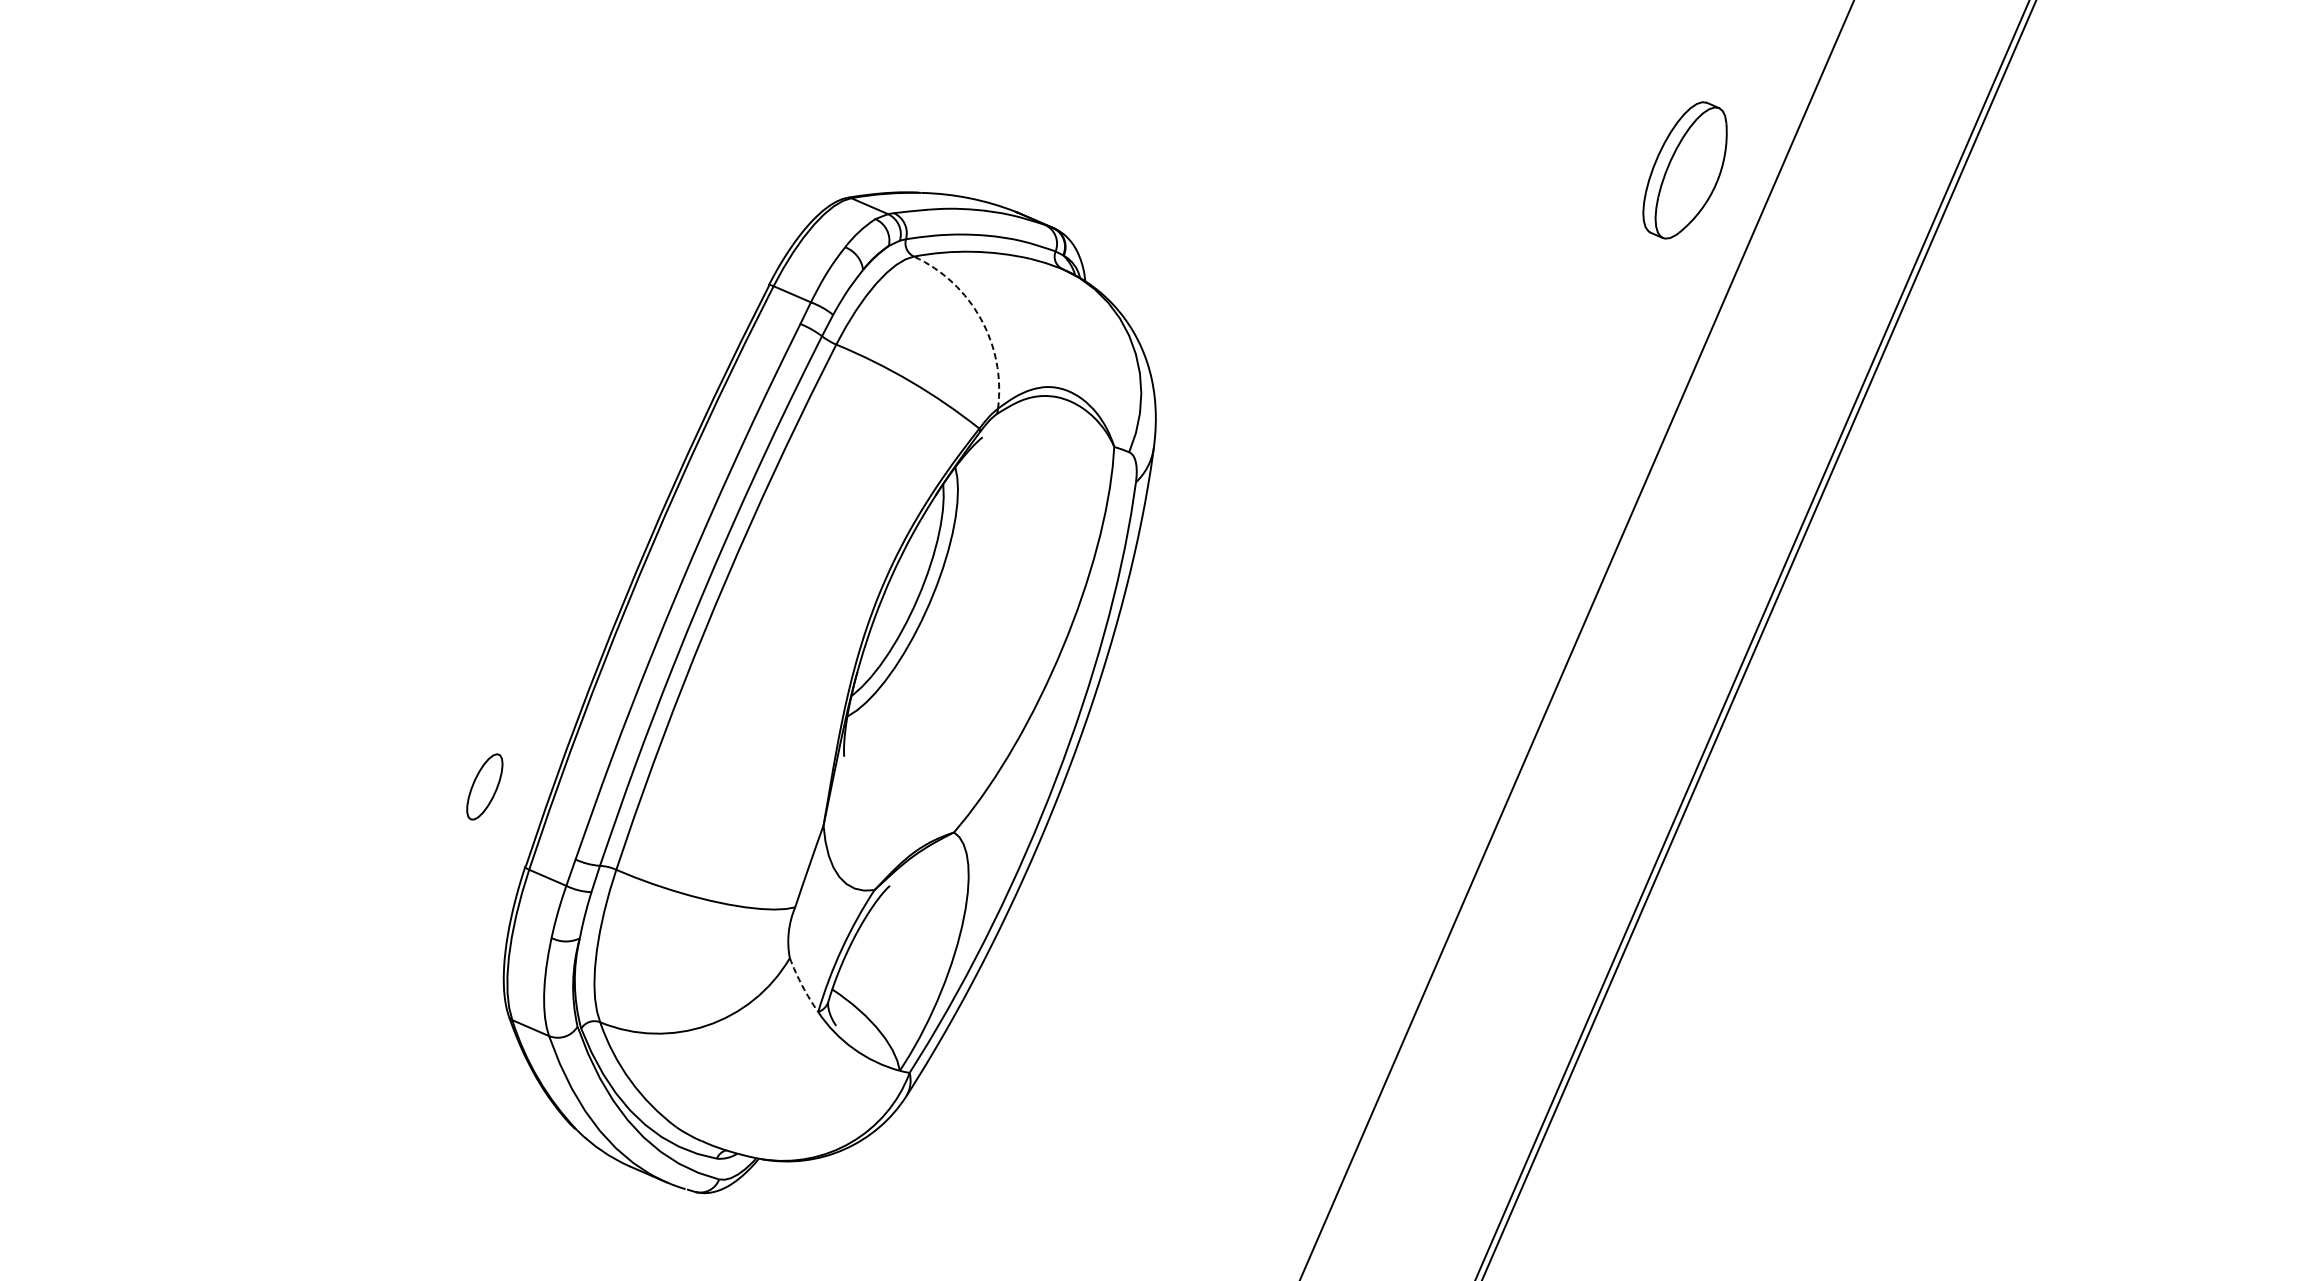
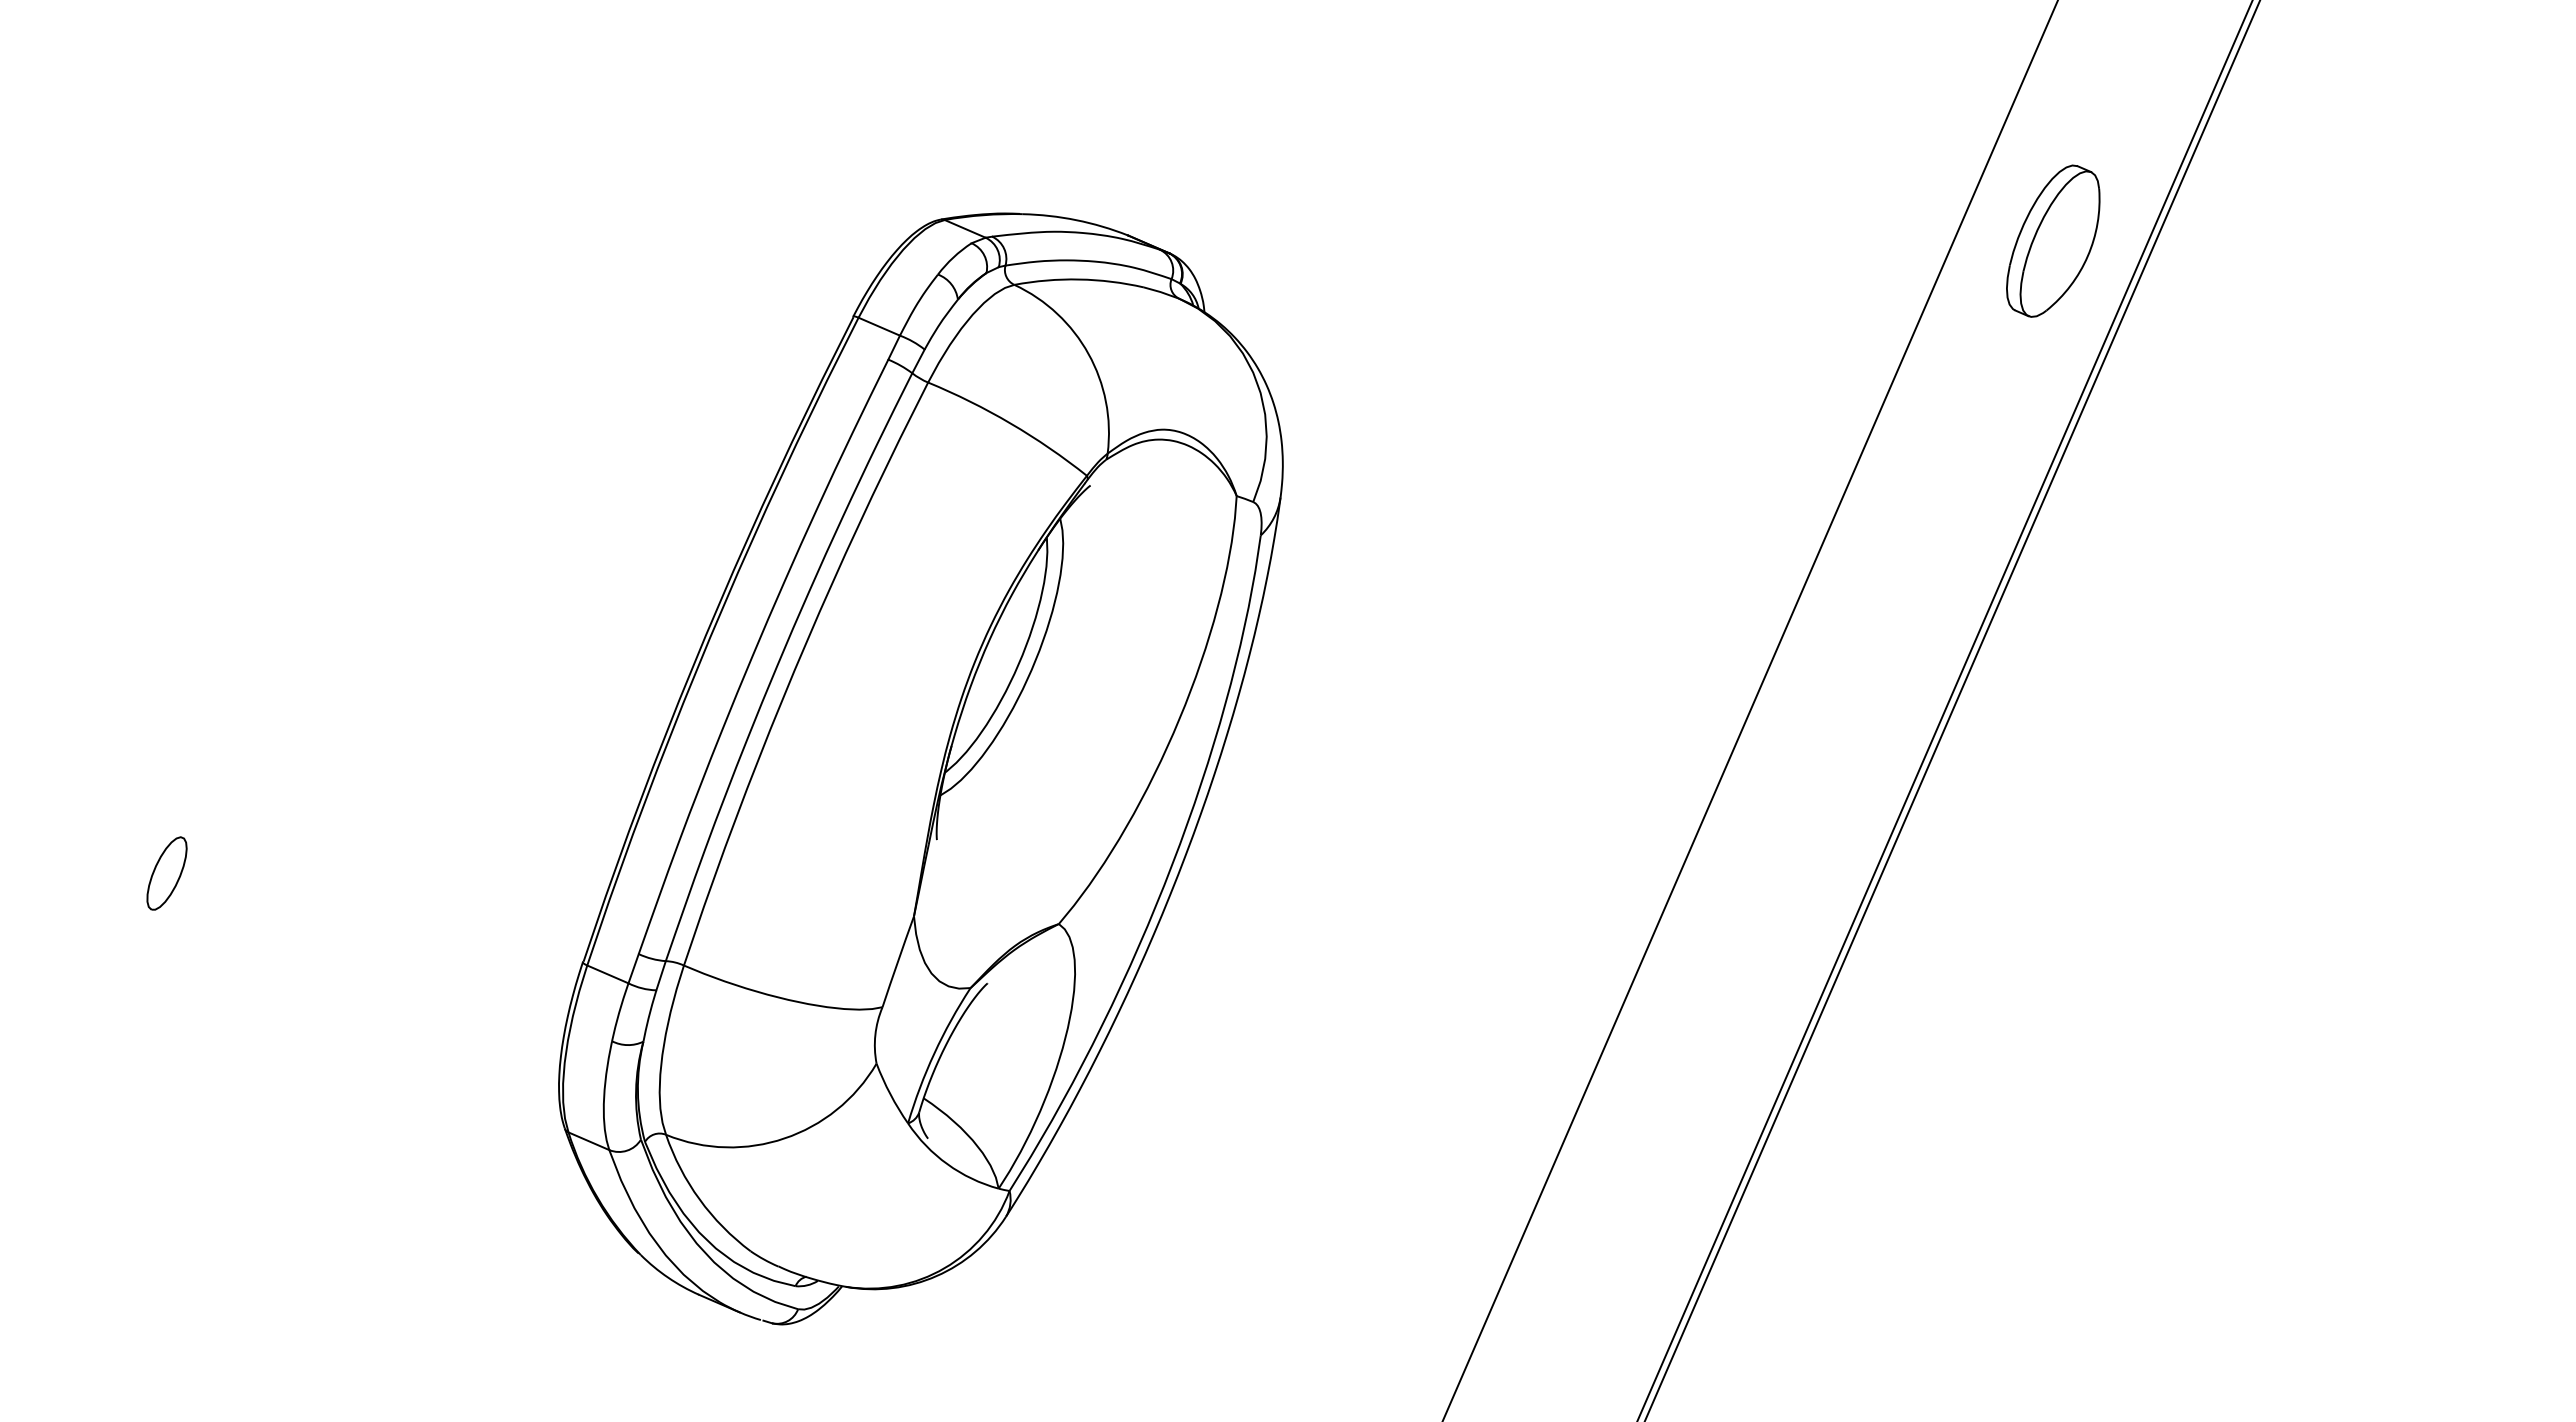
part: (1685, 169) -> (2053, 240), moved
arc: (980, 319) -> (1088, 354), dashed -> solid
part: (484, 786) -> (166, 873), moved
arc: (802, 985) -> (890, 1094), dashed -> solid

